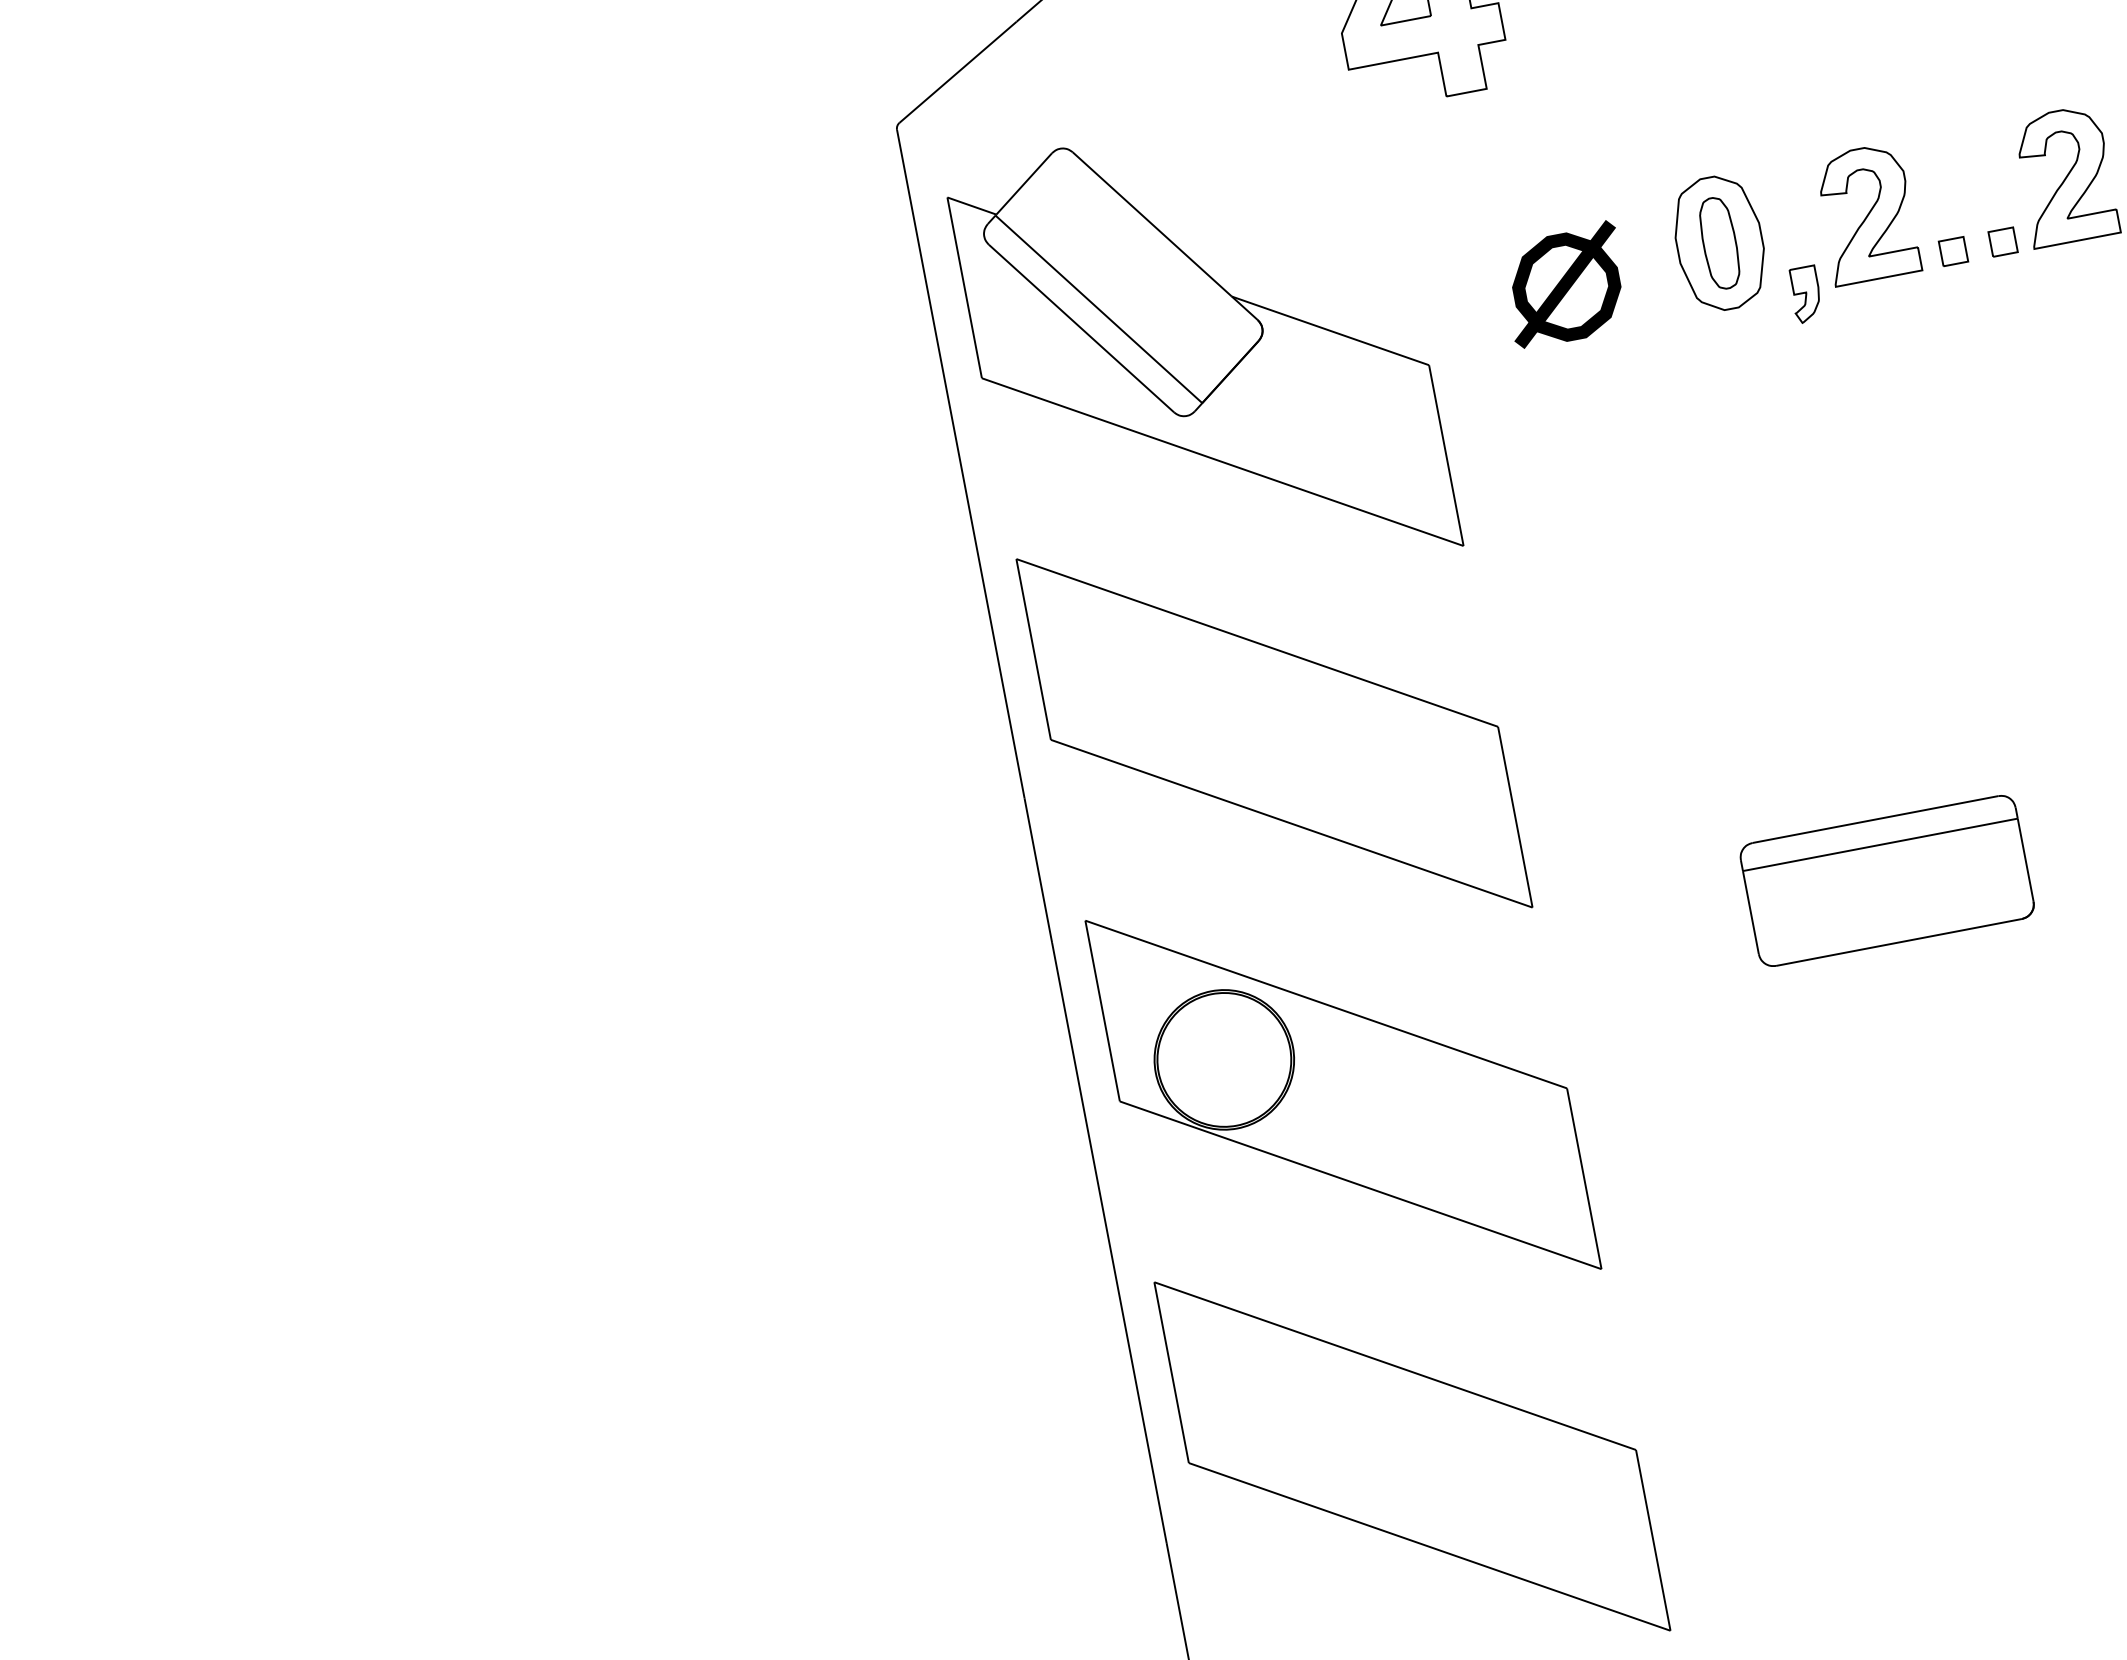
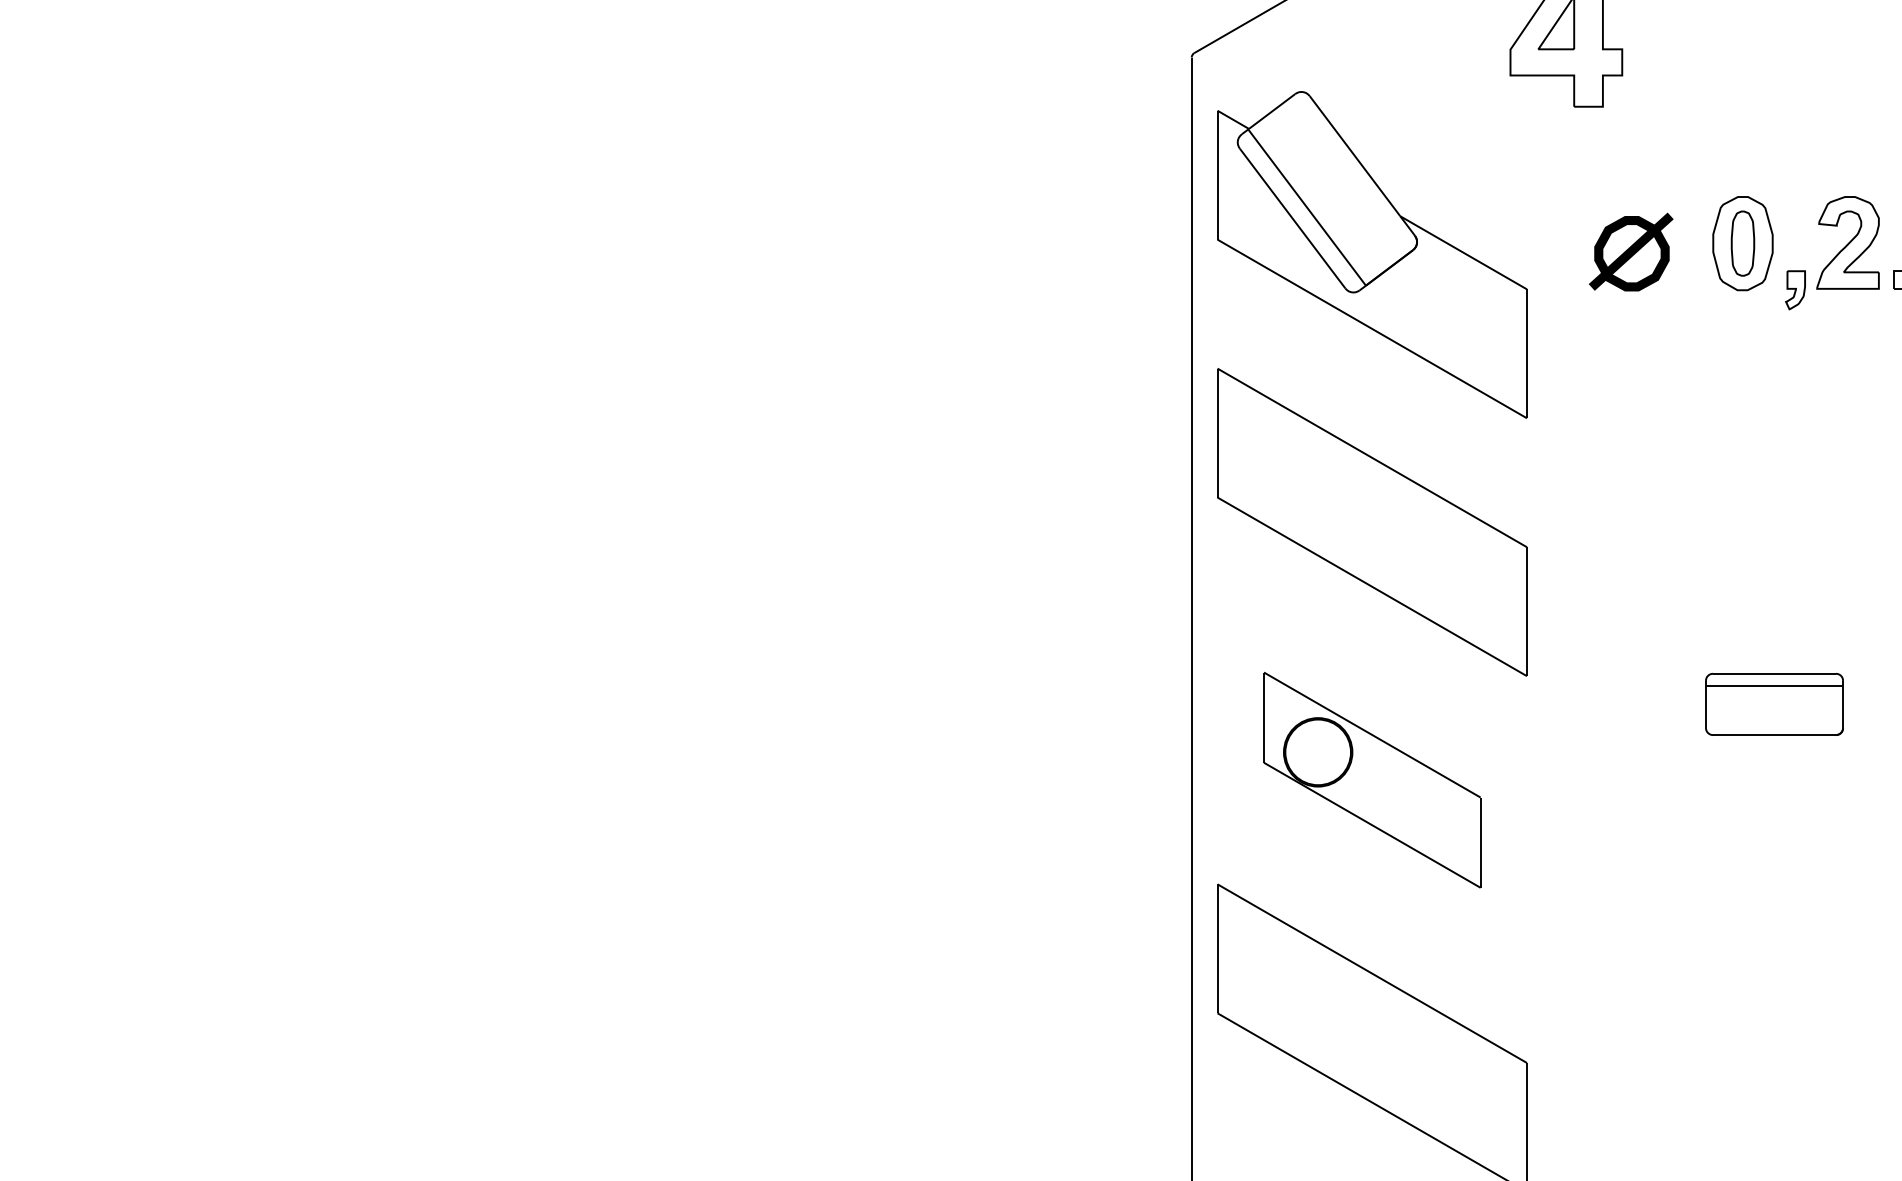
part: (1887, 881) -> (1774, 704), size x0.7
part: (1343, 1093) -> (1372, 779), size x0.7

